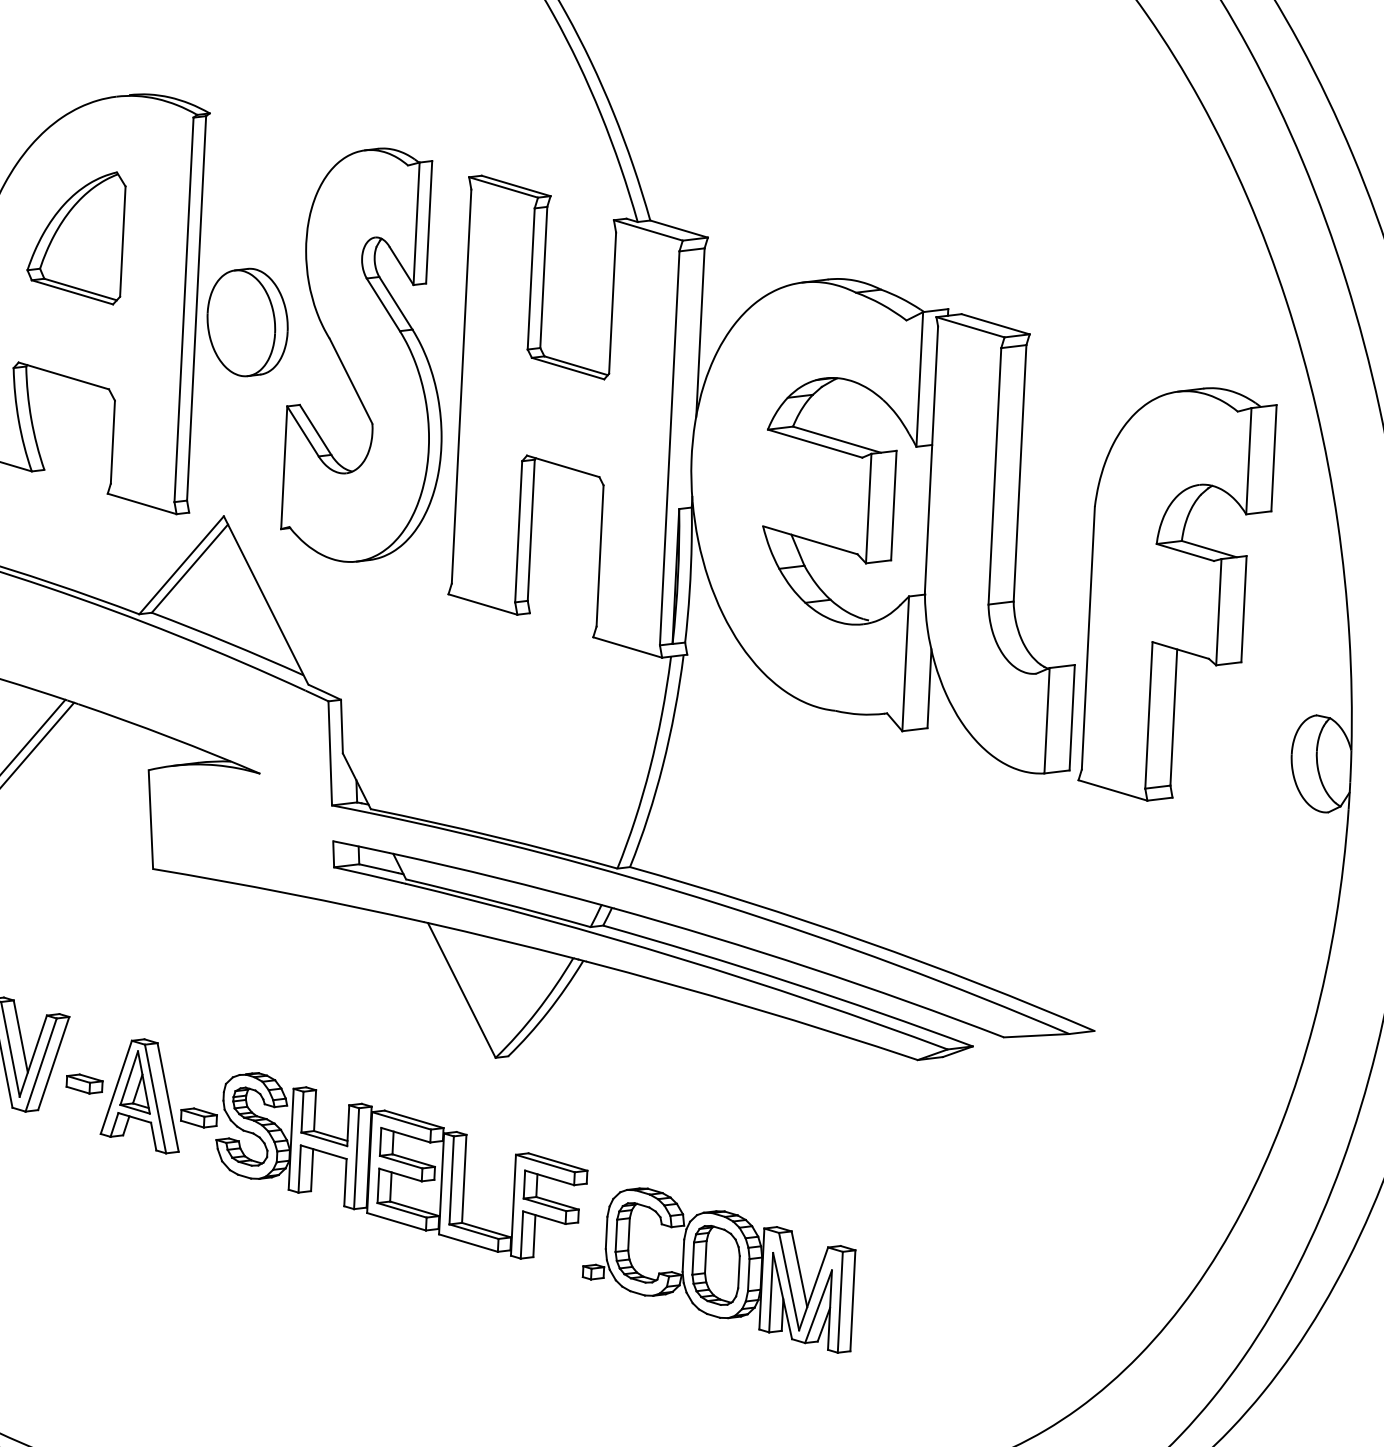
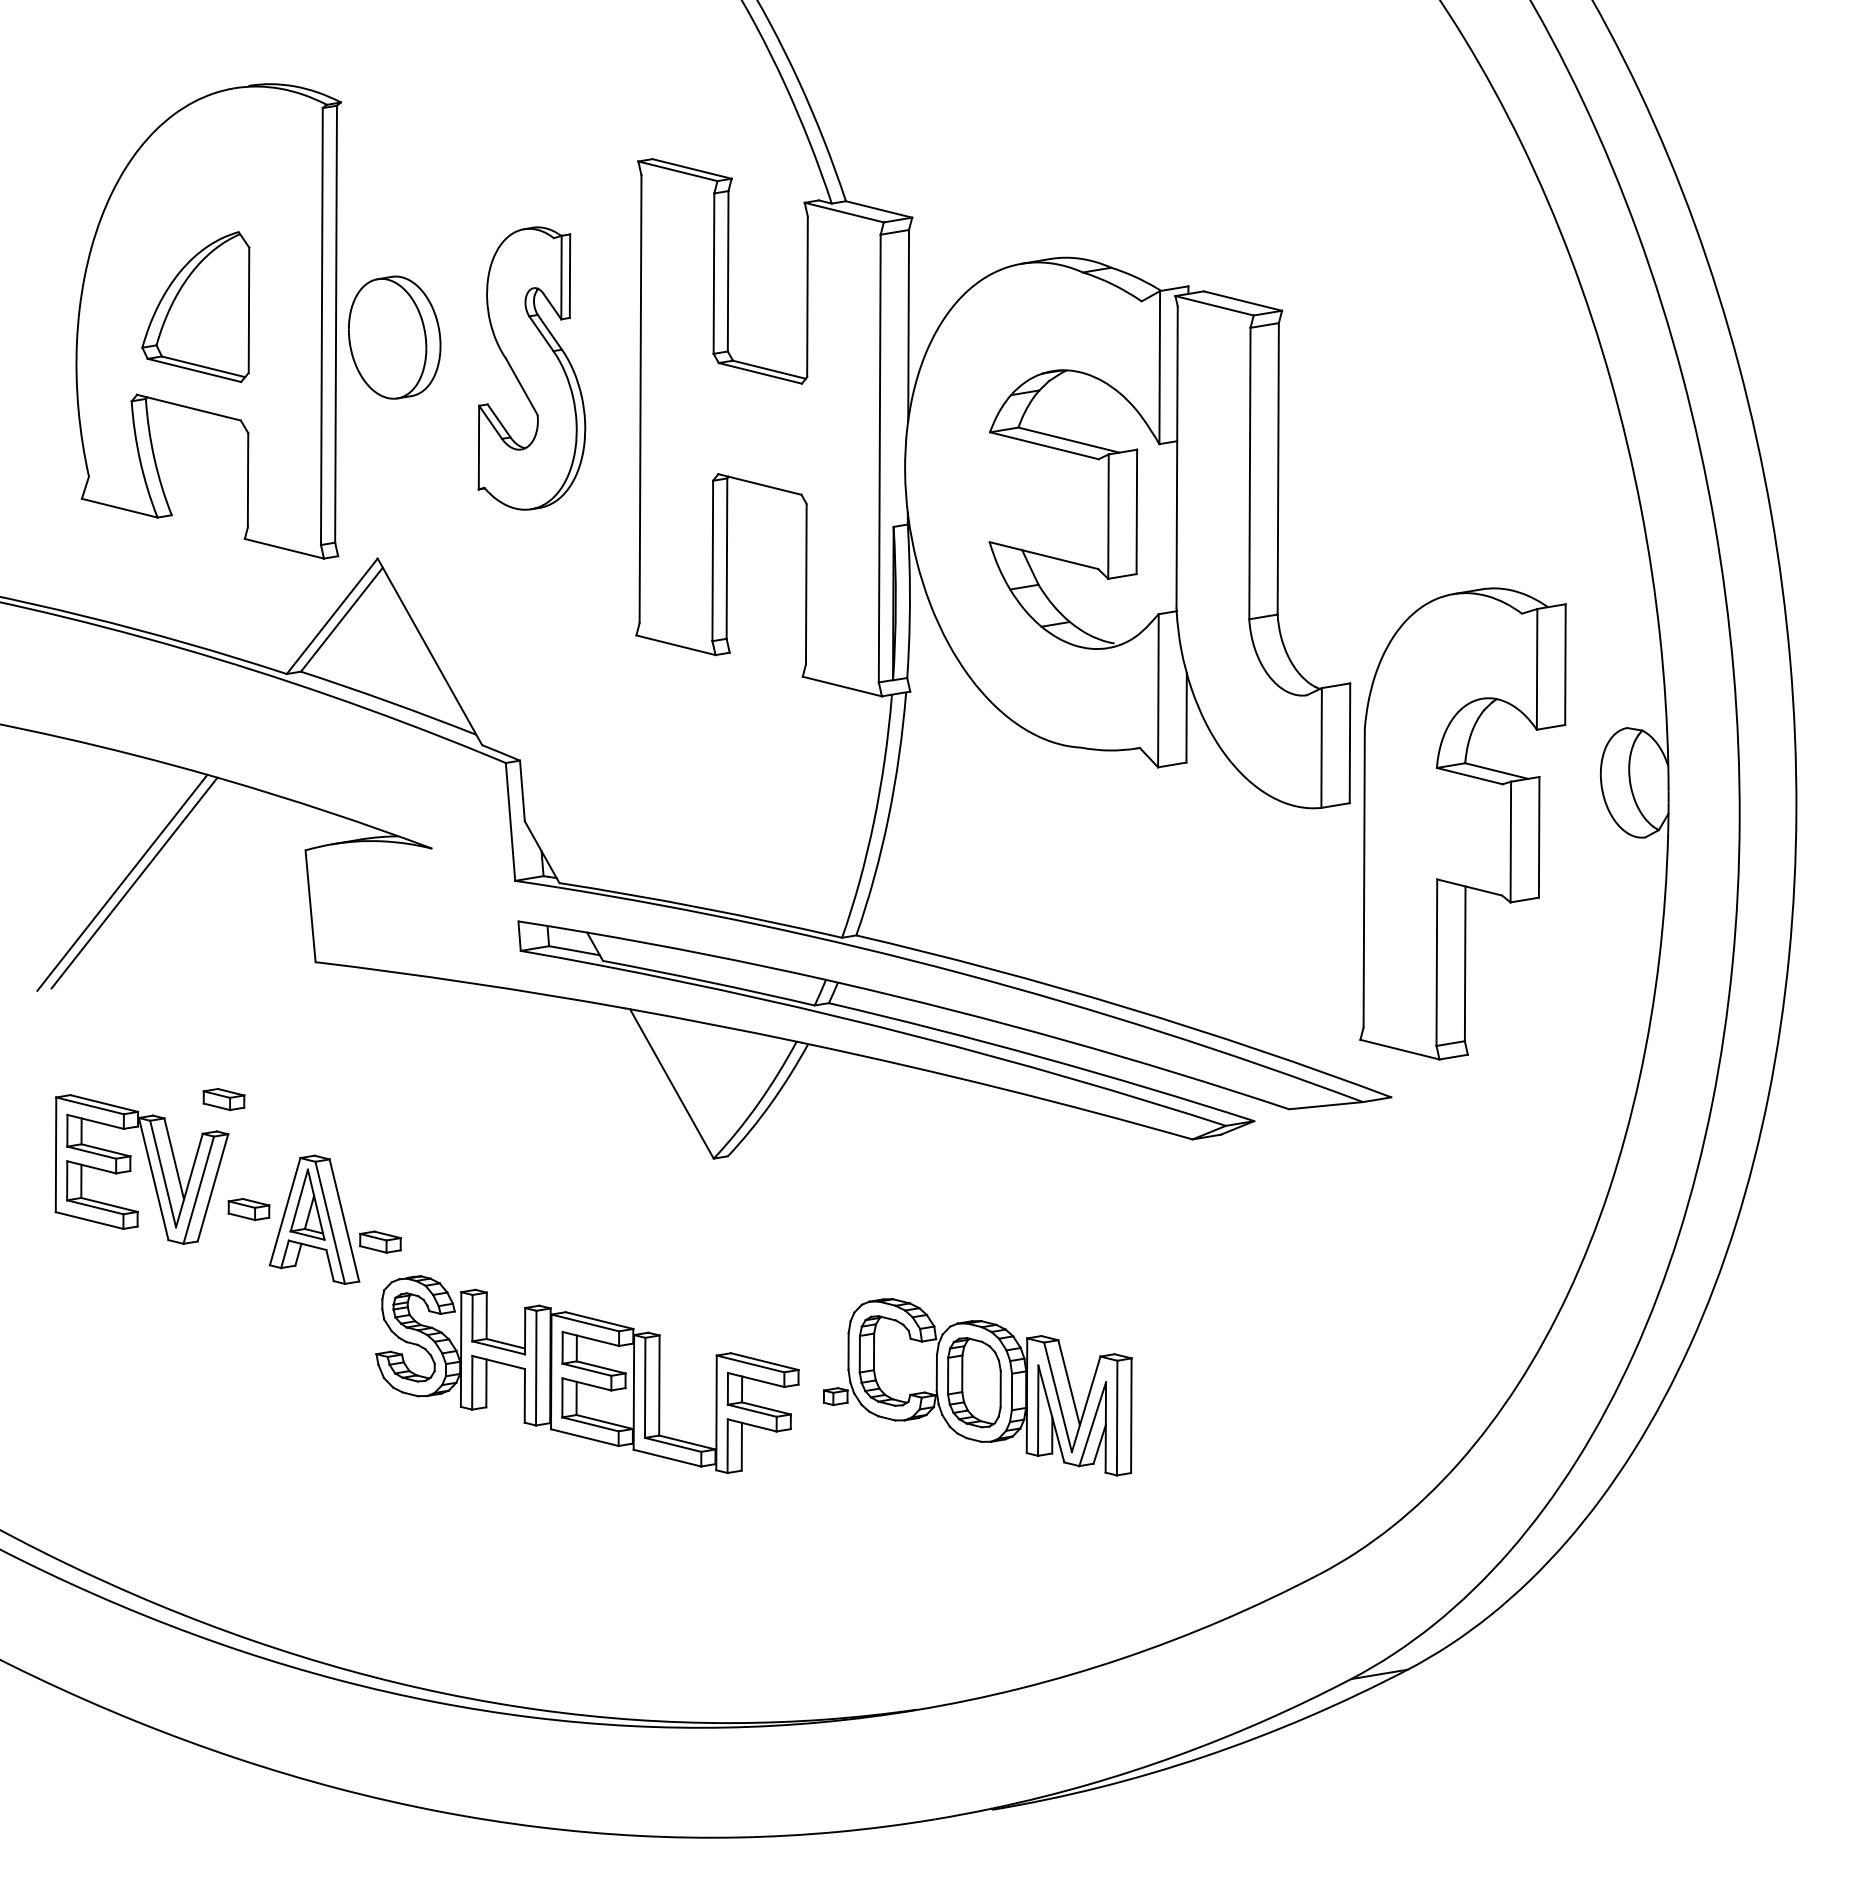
part: (75, 237) -> (195, 307), moved
part: (366, 355) -> (531, 368), size x0.6
part: (1177, 593) -> (1462, 823), moved
part: (66, 986) -> (223, 1099), added
part: (401, 1166) -> (587, 1374), moved

